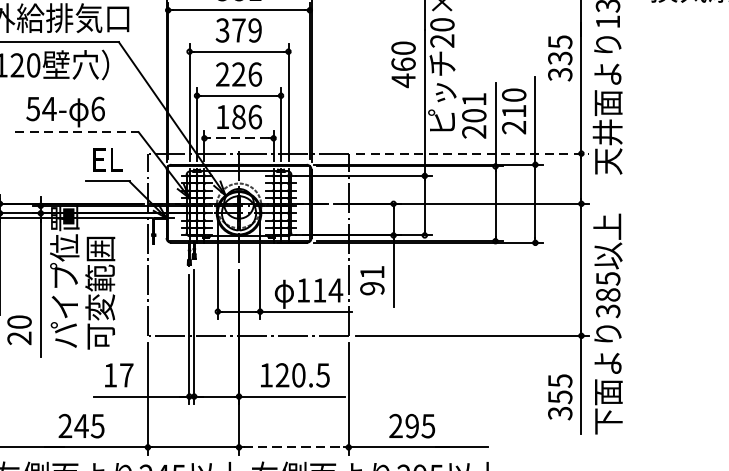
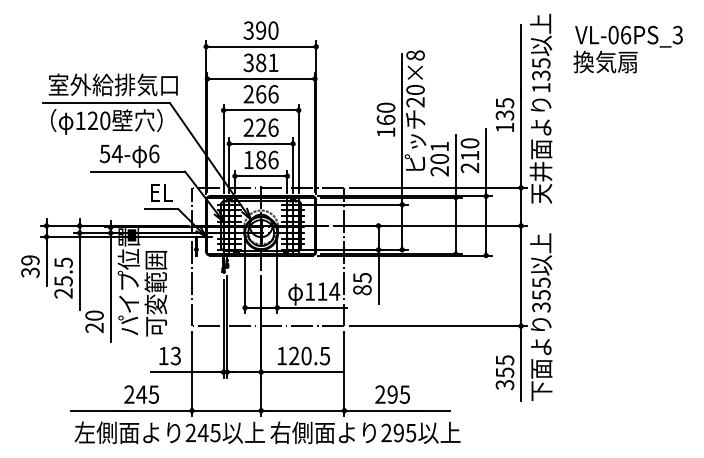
text: (238, 30) -> (260, 94), 379 -> 266
text: (559, 74) -> (504, 127), 335 -> 135
text: (404, 80) -> (386, 132), 460 -> 160
line: (77, 132) -> (138, 171), dashed -> solid
line: (239, 138) -> (261, 176), dashed -> solid
line: (472, 153) -> (438, 187), dashed -> solid
text: (372, 281) -> (362, 284), 91 -> 85
text: (608, 295) -> (541, 295), 385 -> 355
text: (126, 374) -> (175, 355), 17 -> 13
line: (294, 447) -> (303, 410), dashed -> solid

